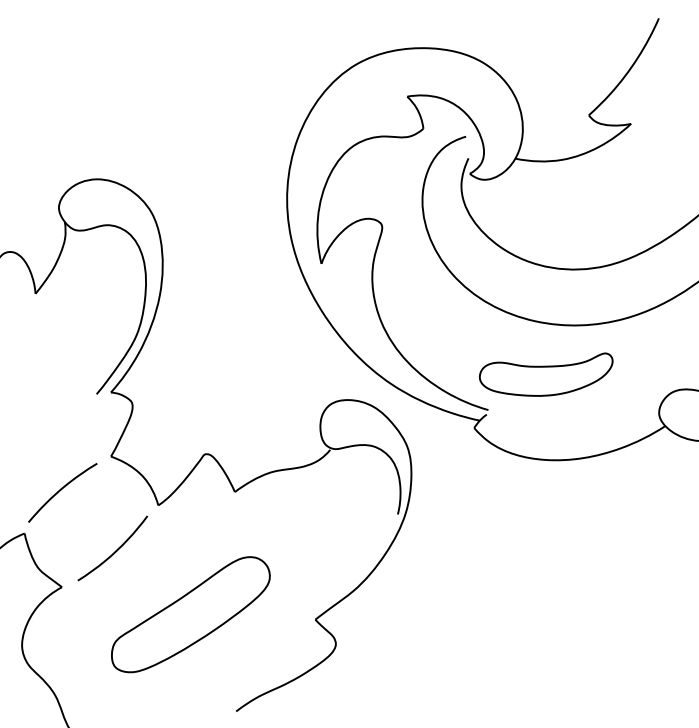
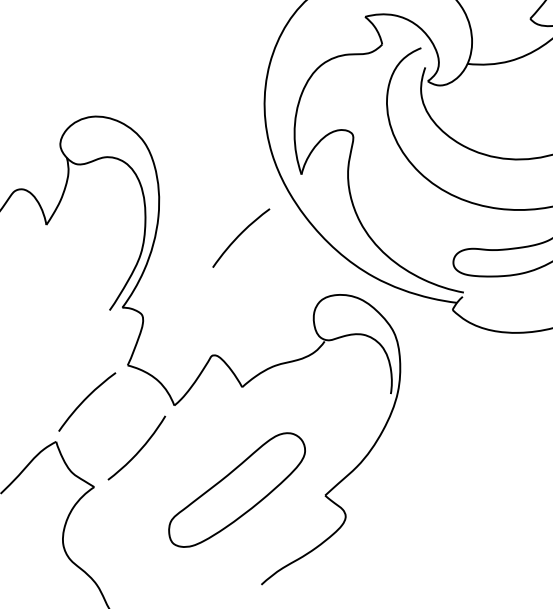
curve: (247, 325) -> (239, 236), added
part: (190, 614) -> (236, 489), moved

